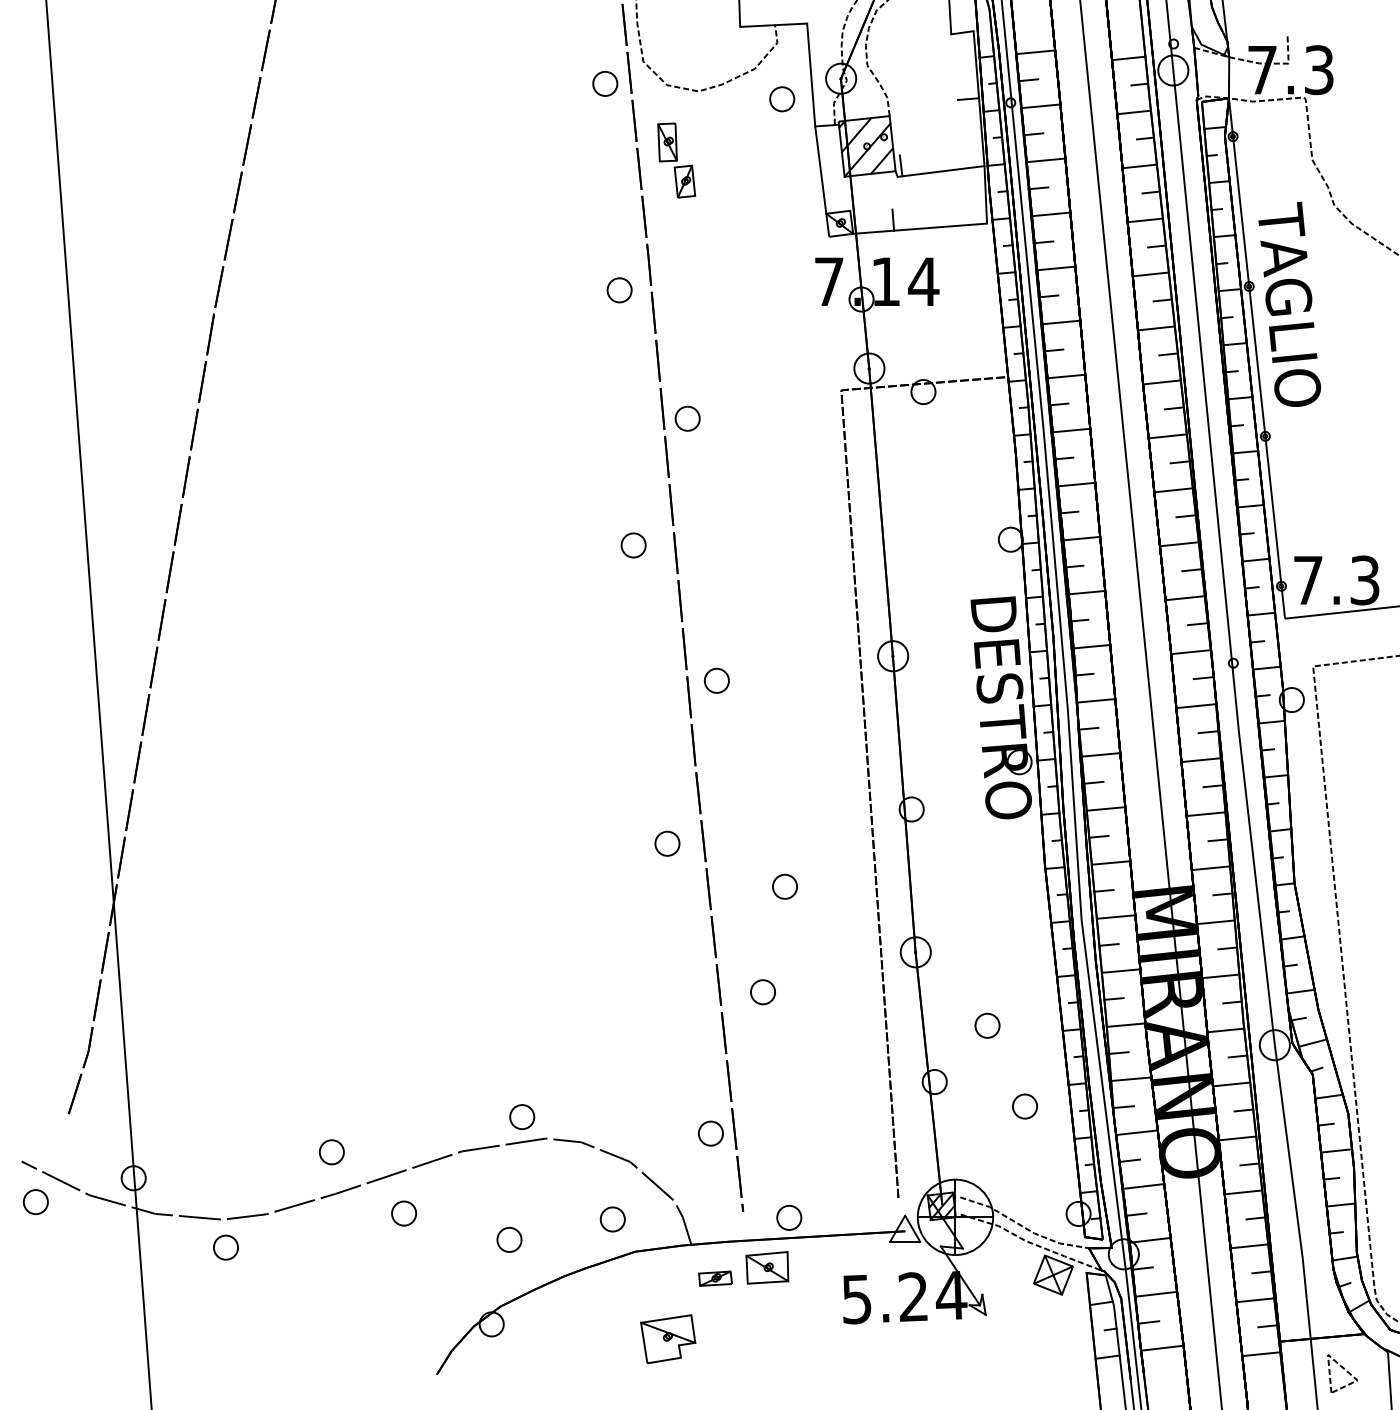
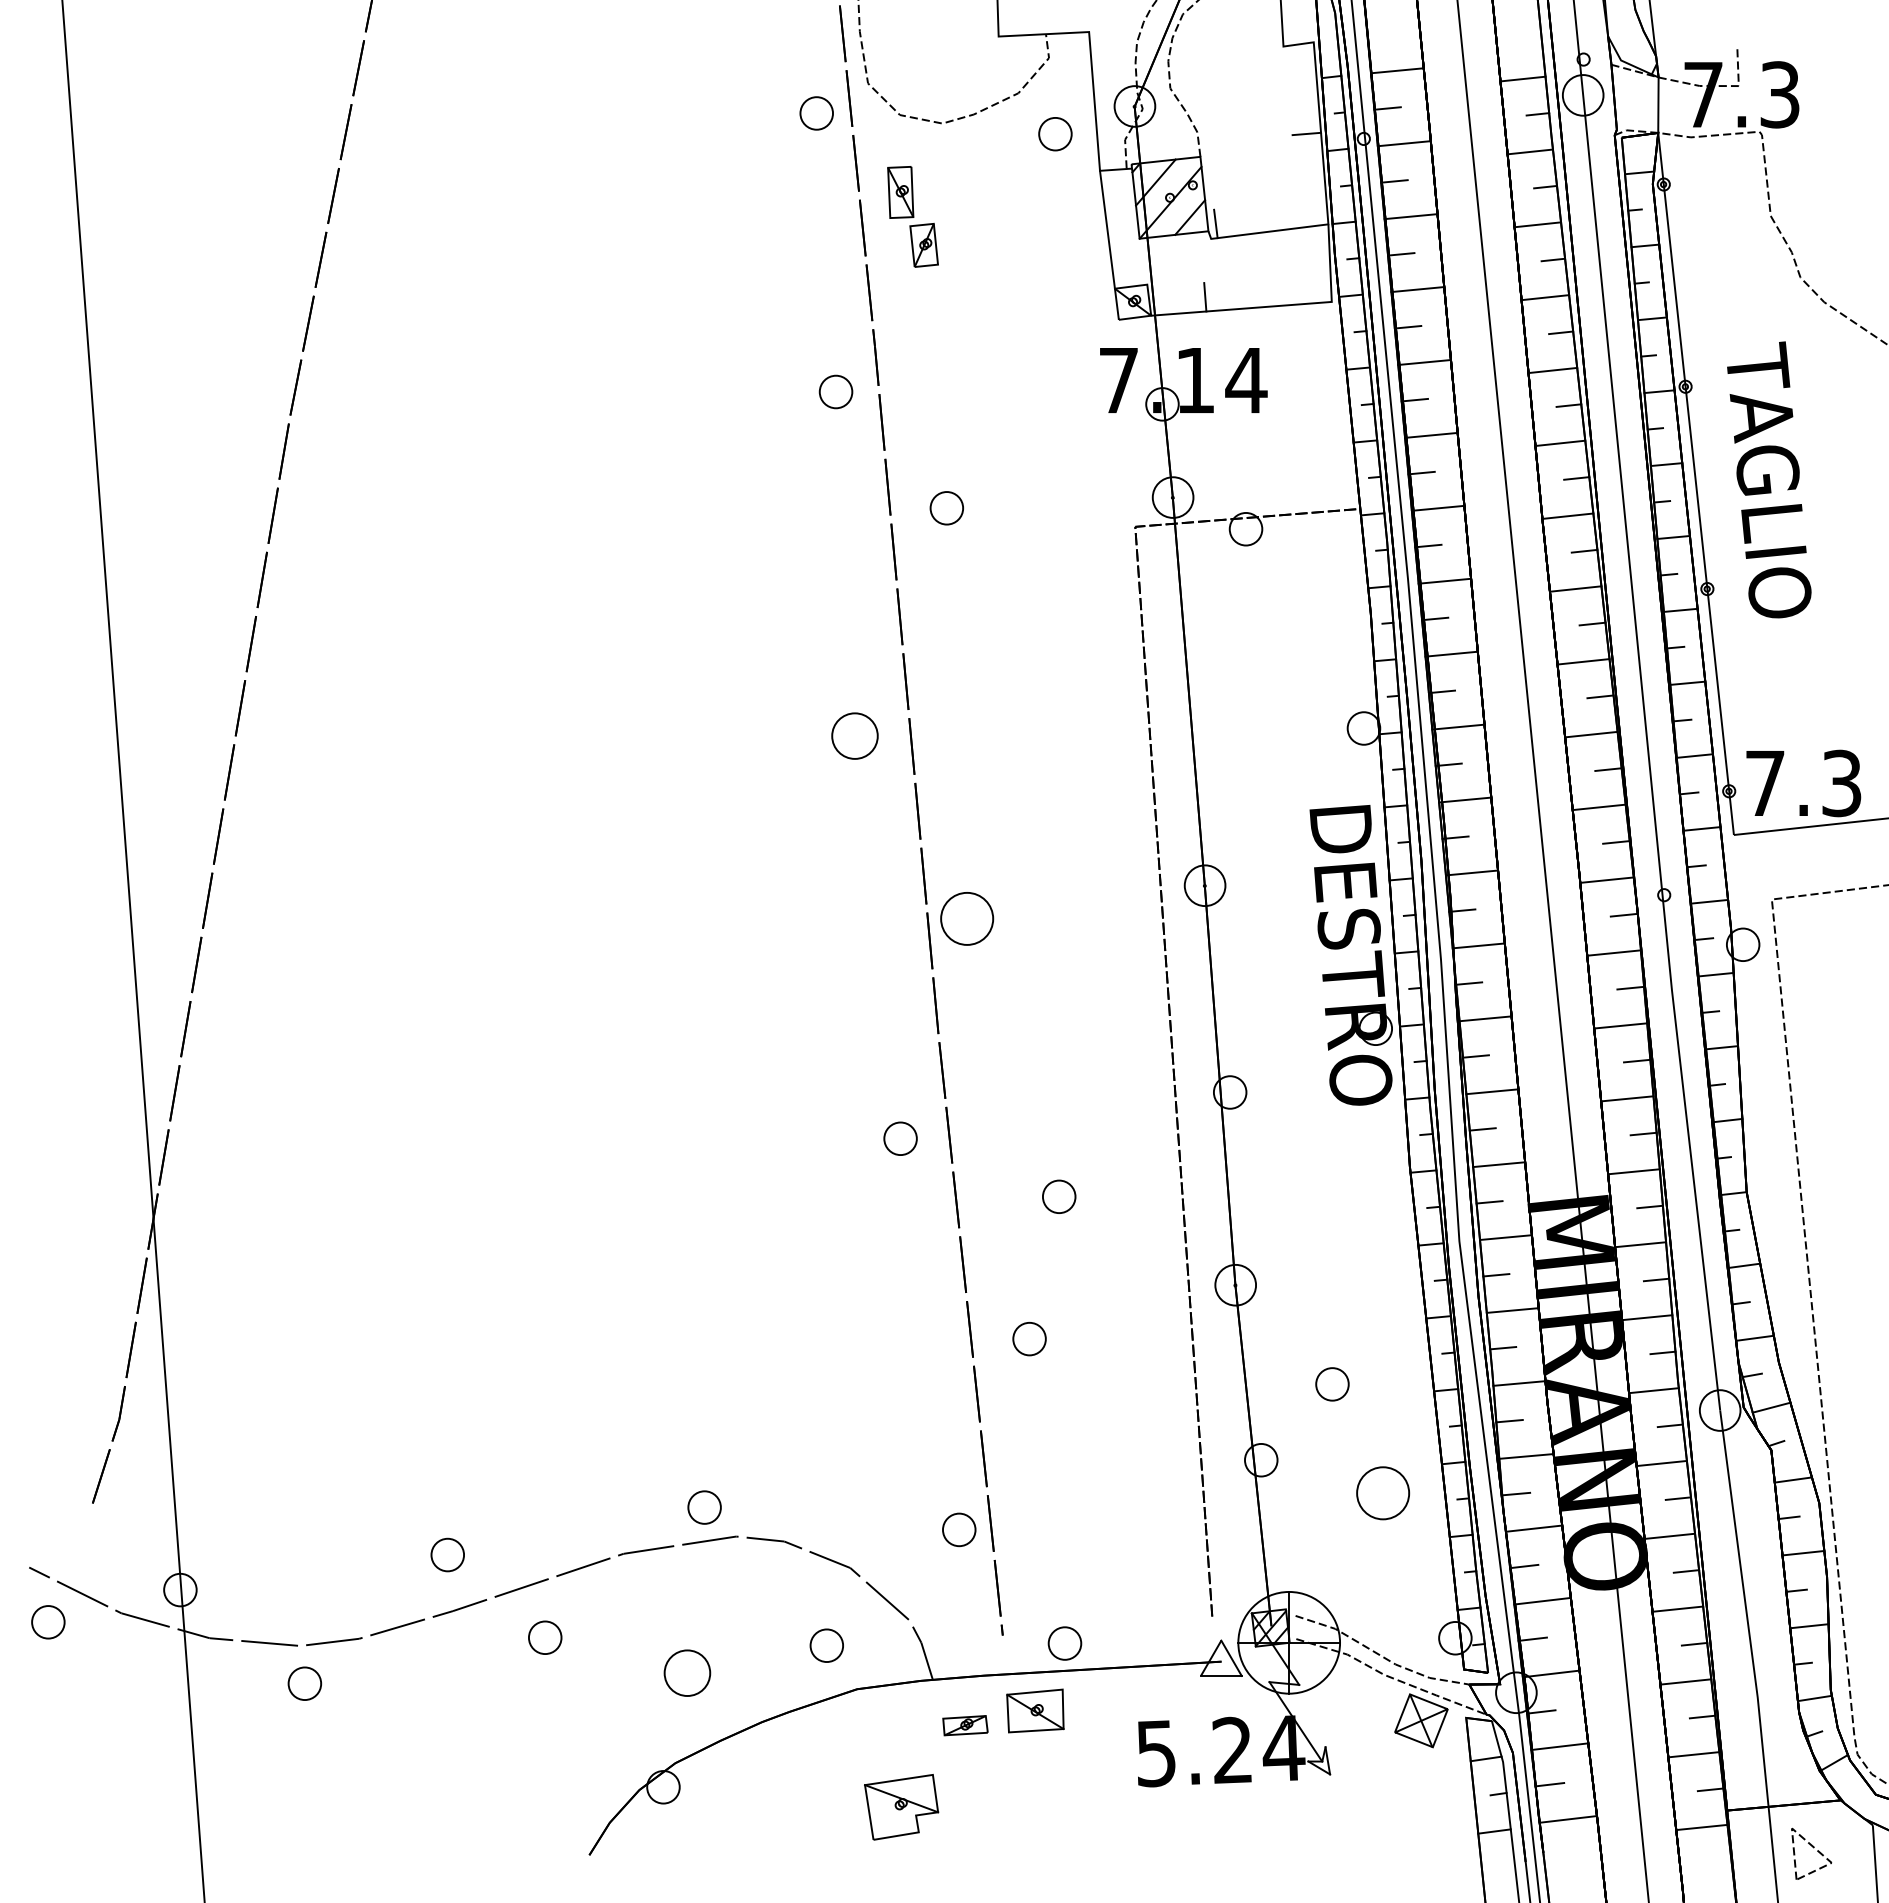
text: (1289, 304) -> (1769, 479), moved
part: (687, 418) -> (946, 508), moved
part: (633, 545) -> (854, 736), size x1.4
part: (717, 680) -> (967, 918), size x1.6
part: (1024, 1106) -> (1382, 1493), size x1.6
part: (509, 1240) -> (687, 1673), size x1.4

